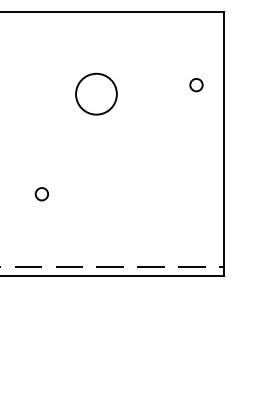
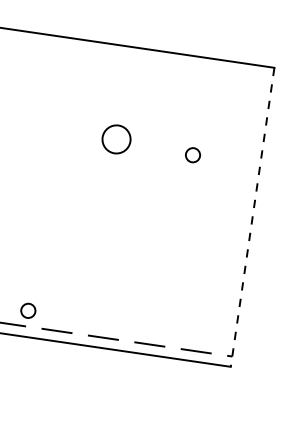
circle: (196, 85) -> (192, 155), moved
circle: (96, 93) -> (116, 138), size x0.6
line: (223, 144) -> (252, 217), solid -> dashed
circle: (41, 194) -> (27, 311), moved

